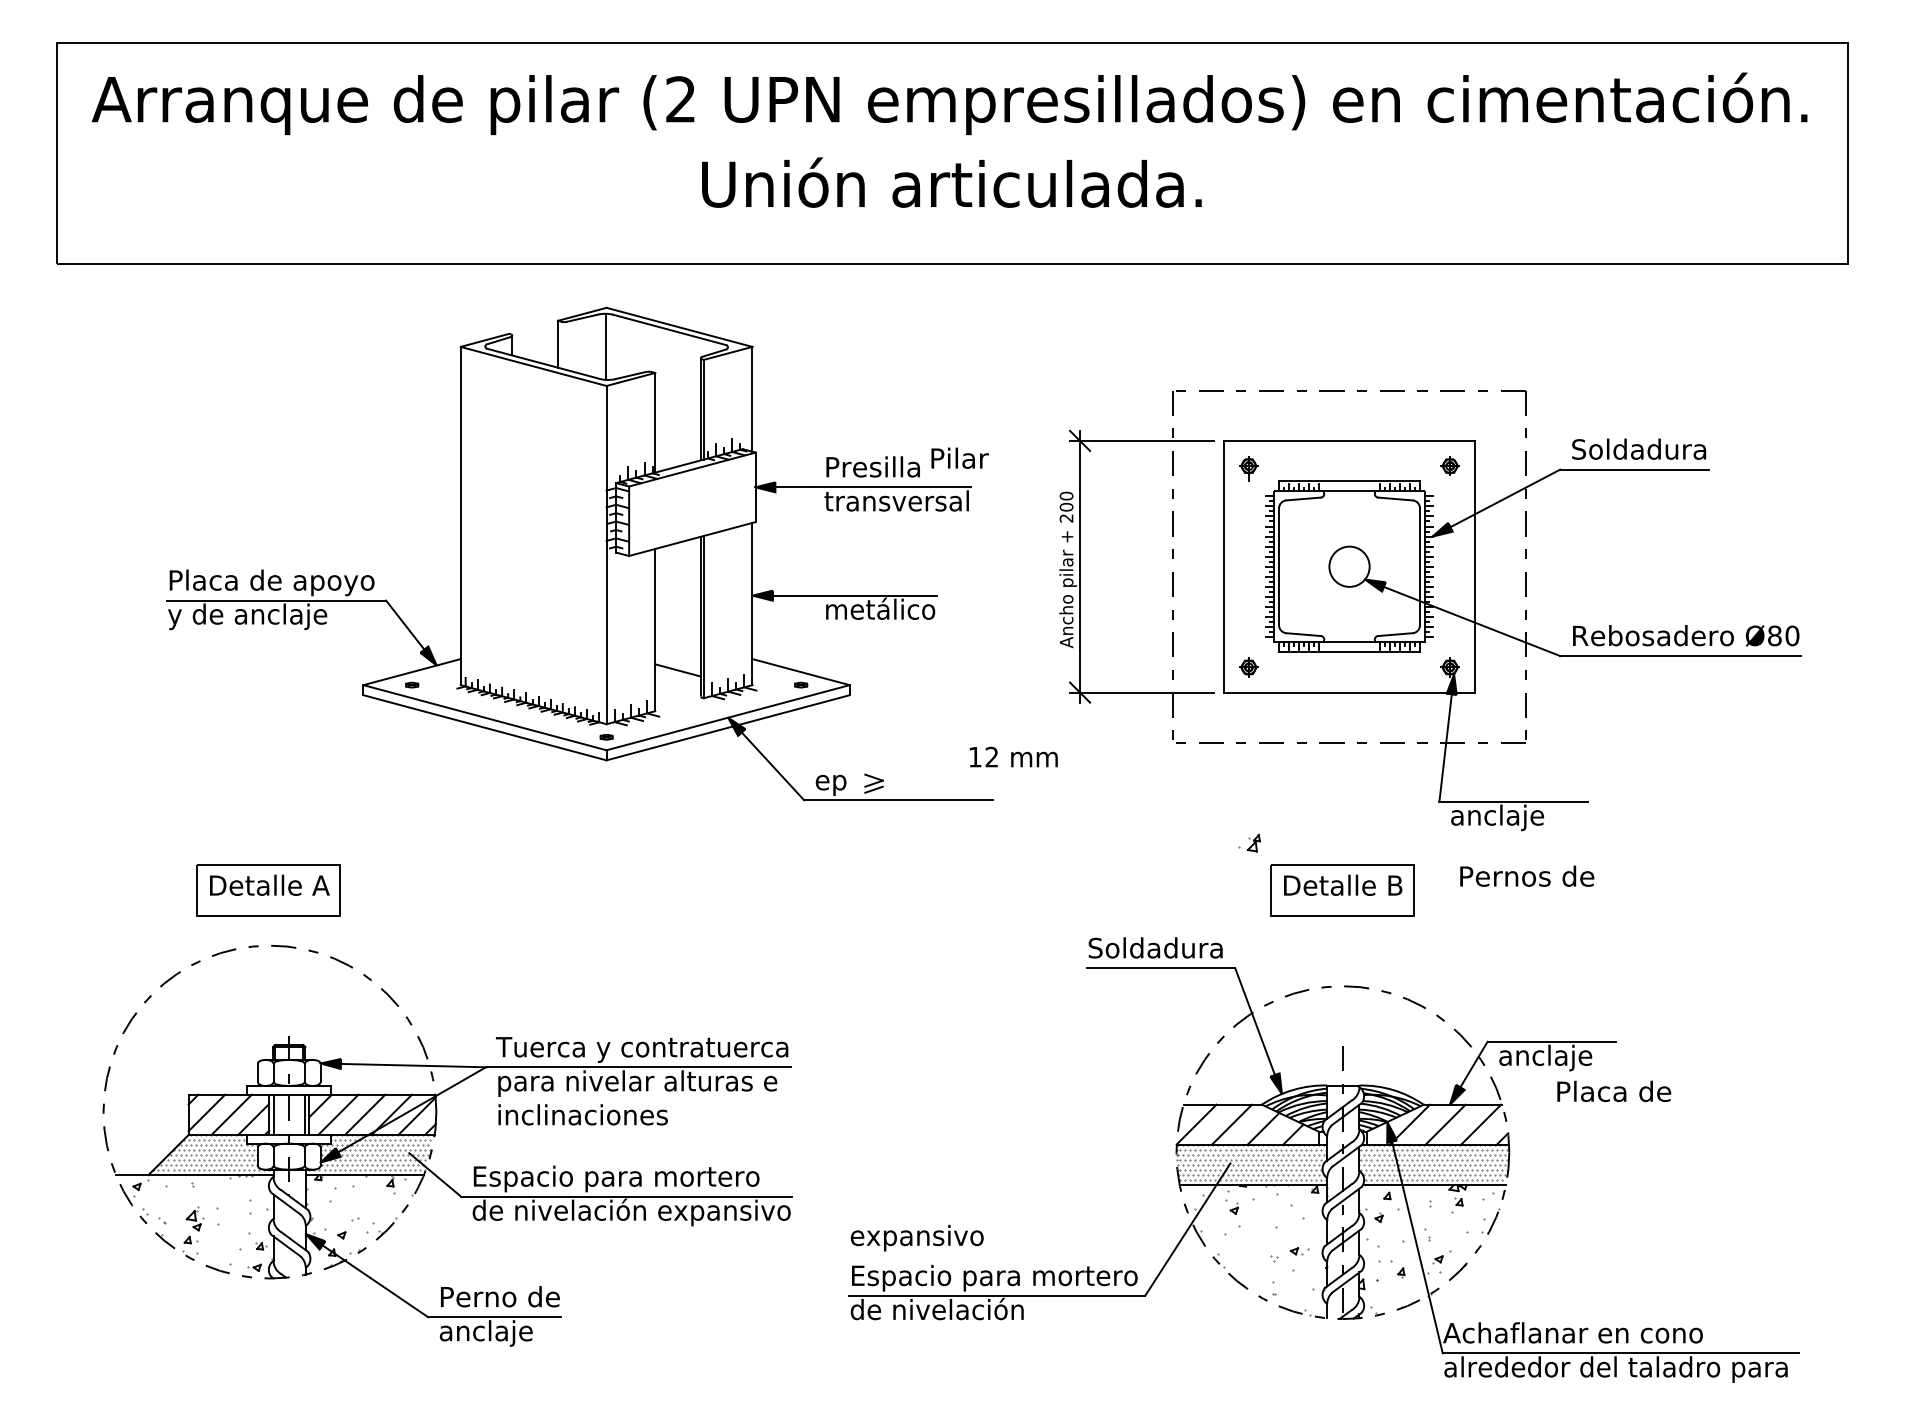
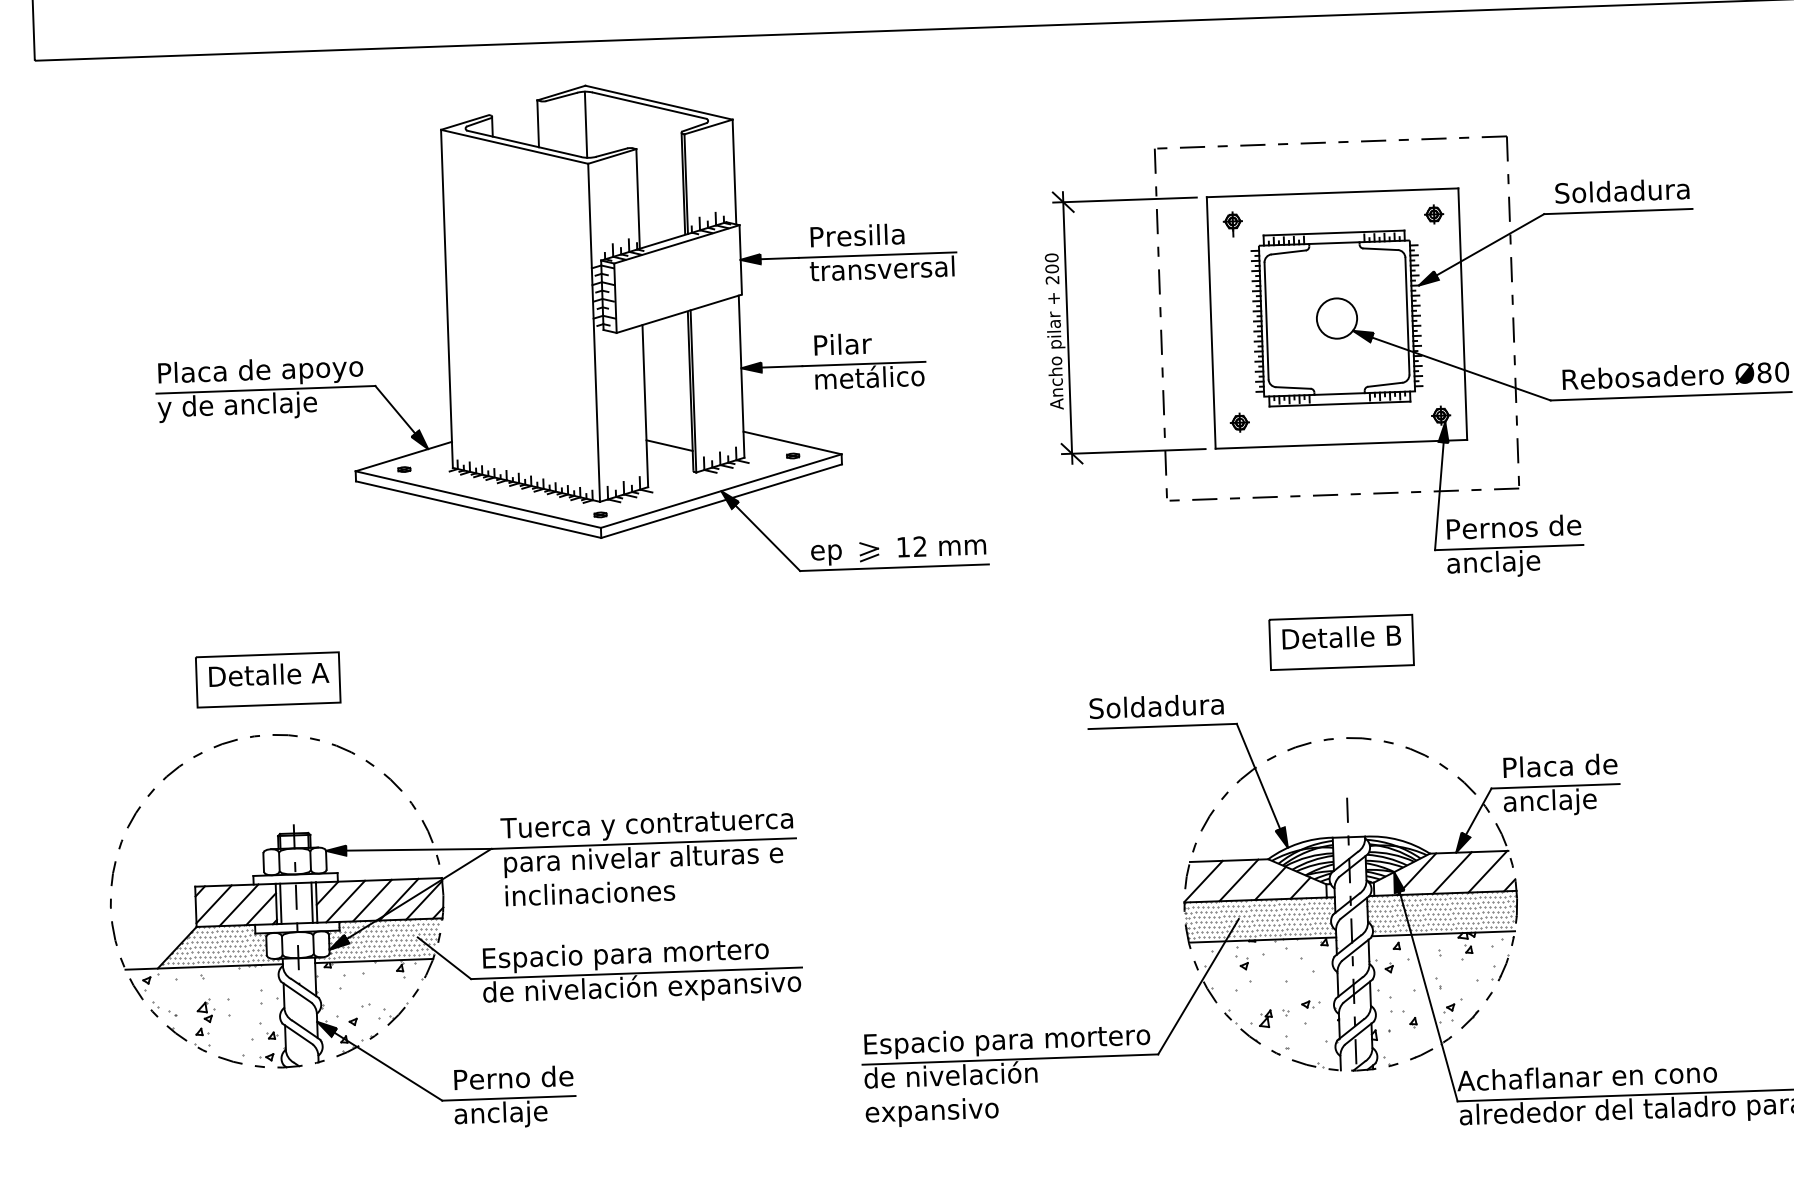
text: (959, 457) -> (842, 343), moved
text: (1013, 756) -> (941, 545), moved
part: (1249, 842) -> (1261, 1018), moved
text: (1527, 875) -> (1514, 526), moved
text: (1614, 1091) -> (1560, 765), moved
text: (916, 1237) -> (931, 1111), moved

